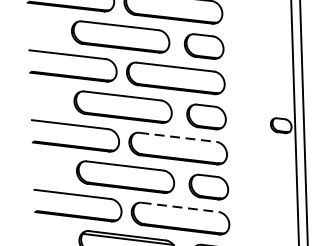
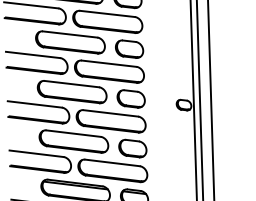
line: (178, 137) -> (111, 113), dashed -> solid
line: (181, 206) -> (113, 162), dashed -> solid

